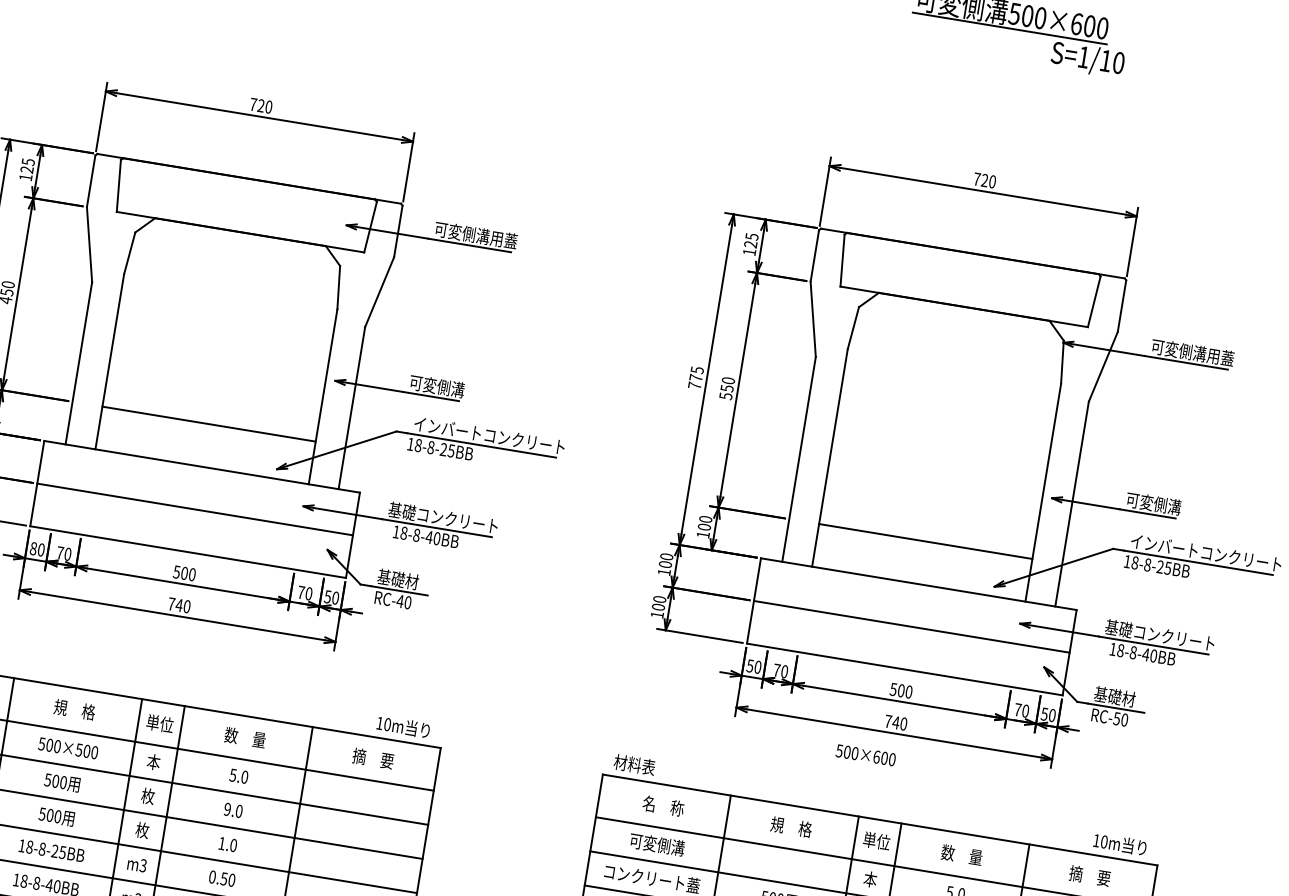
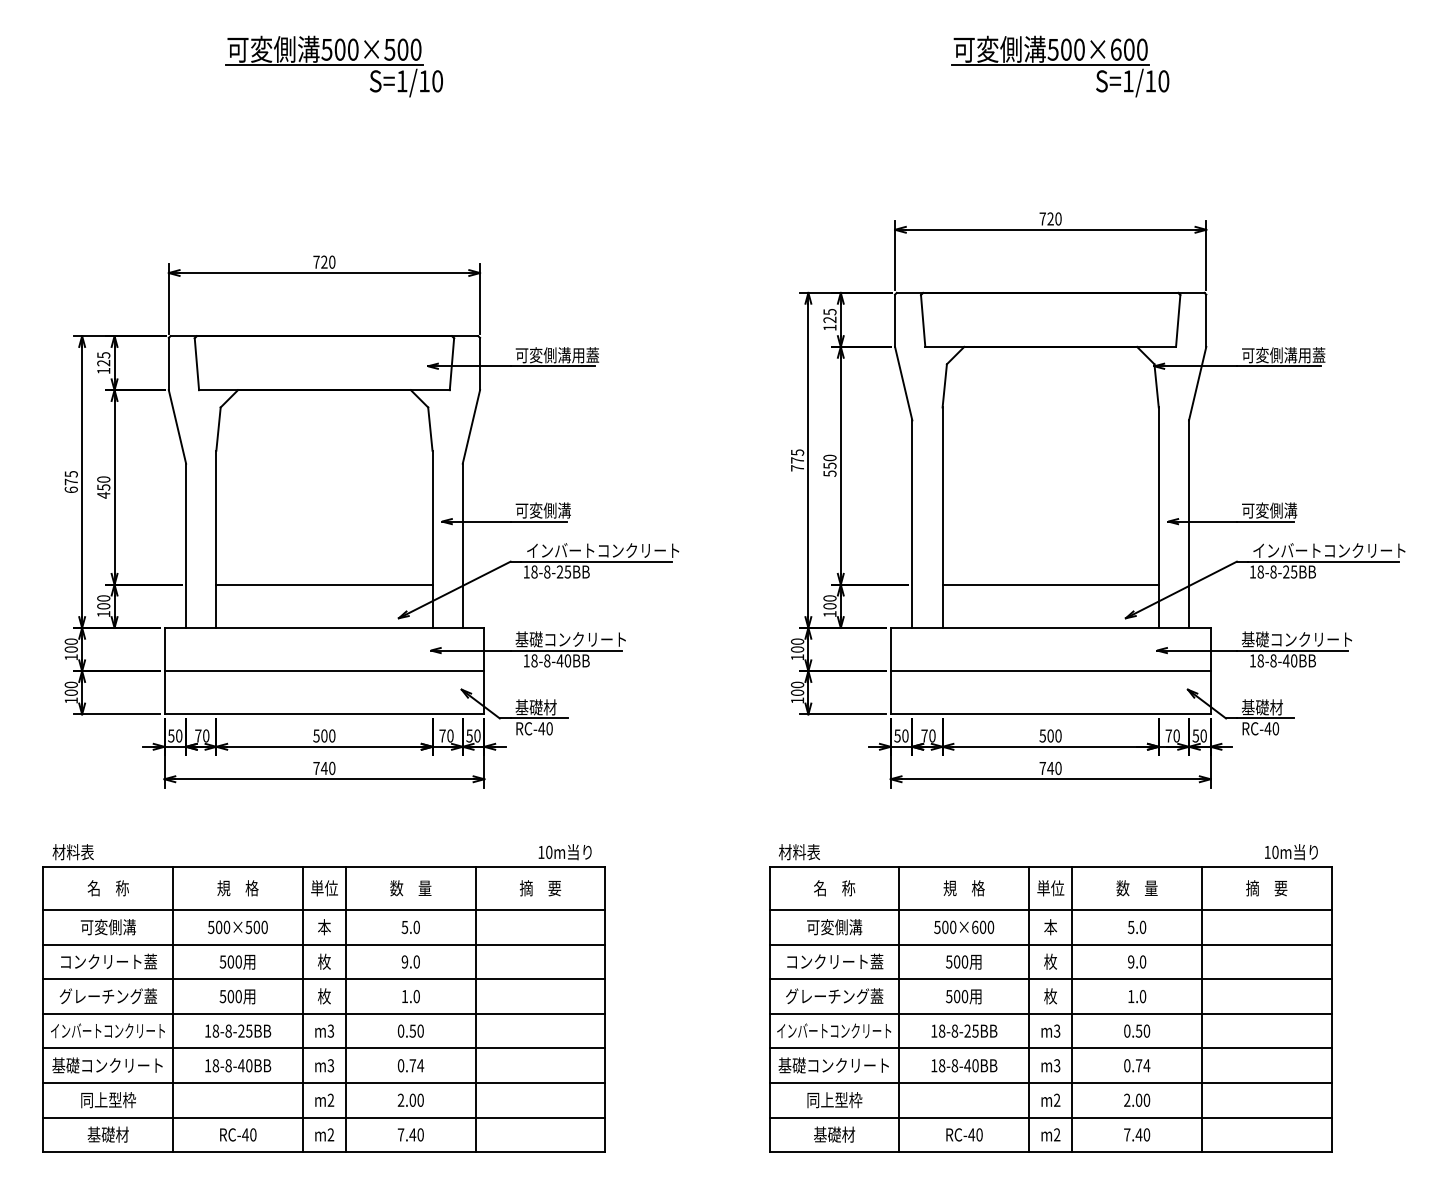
text: (33, 548) -> (171, 735), 80 -> 50
text: (1116, 718) -> (1267, 728), RC-50 -> RC-40
text: (866, 755) -> (964, 927), moved

